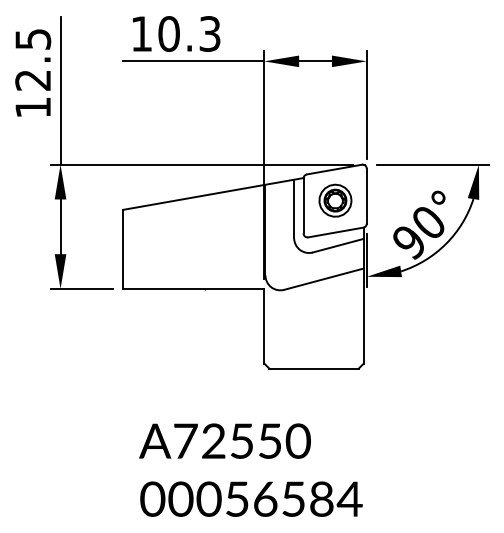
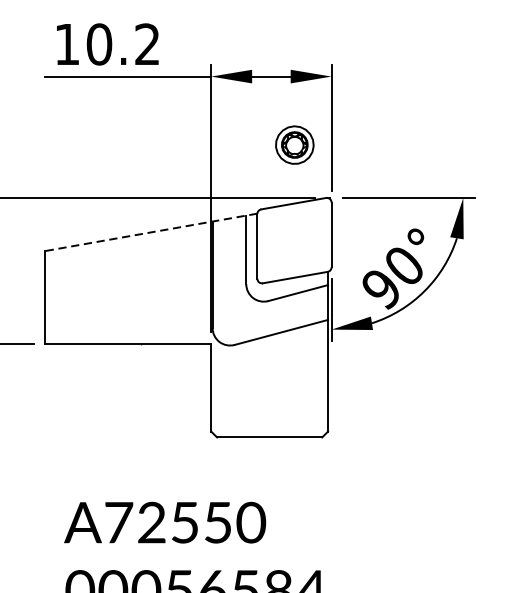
text: (209, 33) -> (146, 43), 10.3 -> 10.2
line: (213, 193) -> (151, 231), solid -> dashed
part: (335, 200) -> (294, 144), moved

